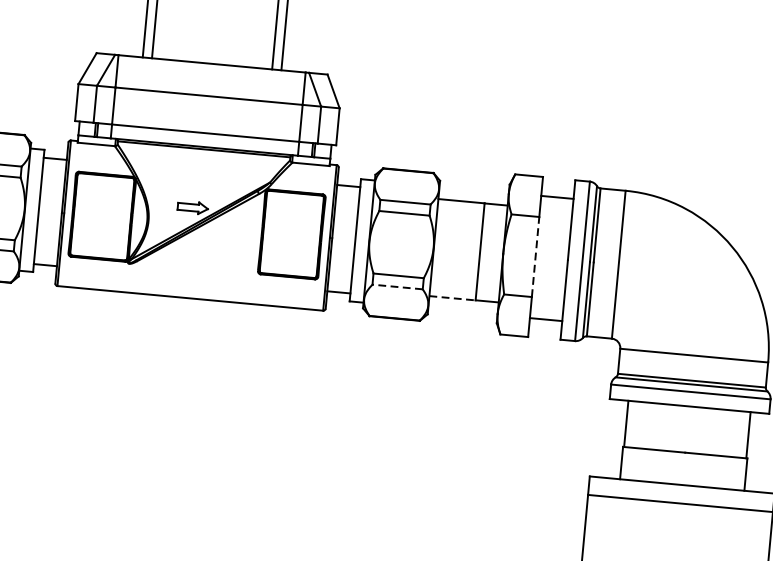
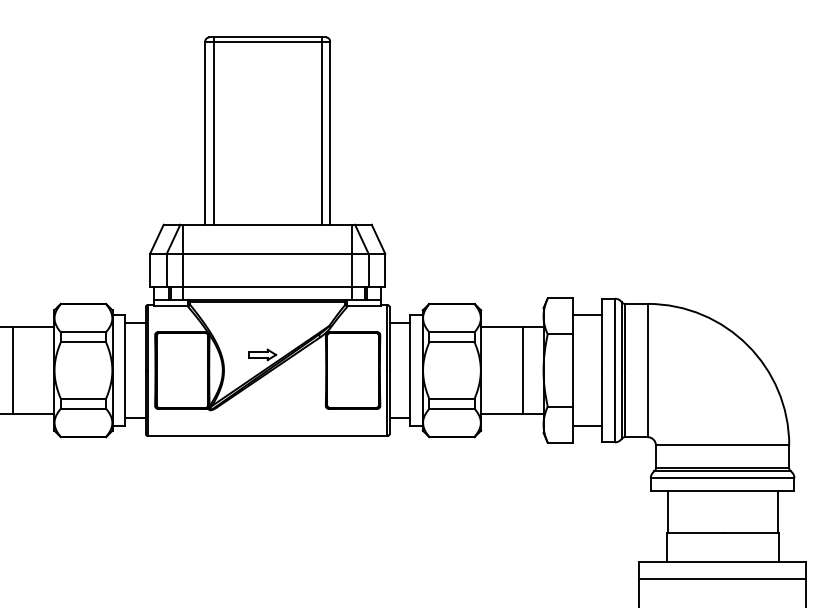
line: (535, 256) -> (572, 370), dashed -> solid
line: (397, 286) -> (451, 408), dashed -> solid
line: (452, 298) -> (501, 414), dashed -> solid

